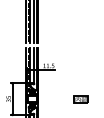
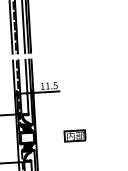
part: (80, 99) -> (74, 135), moved

